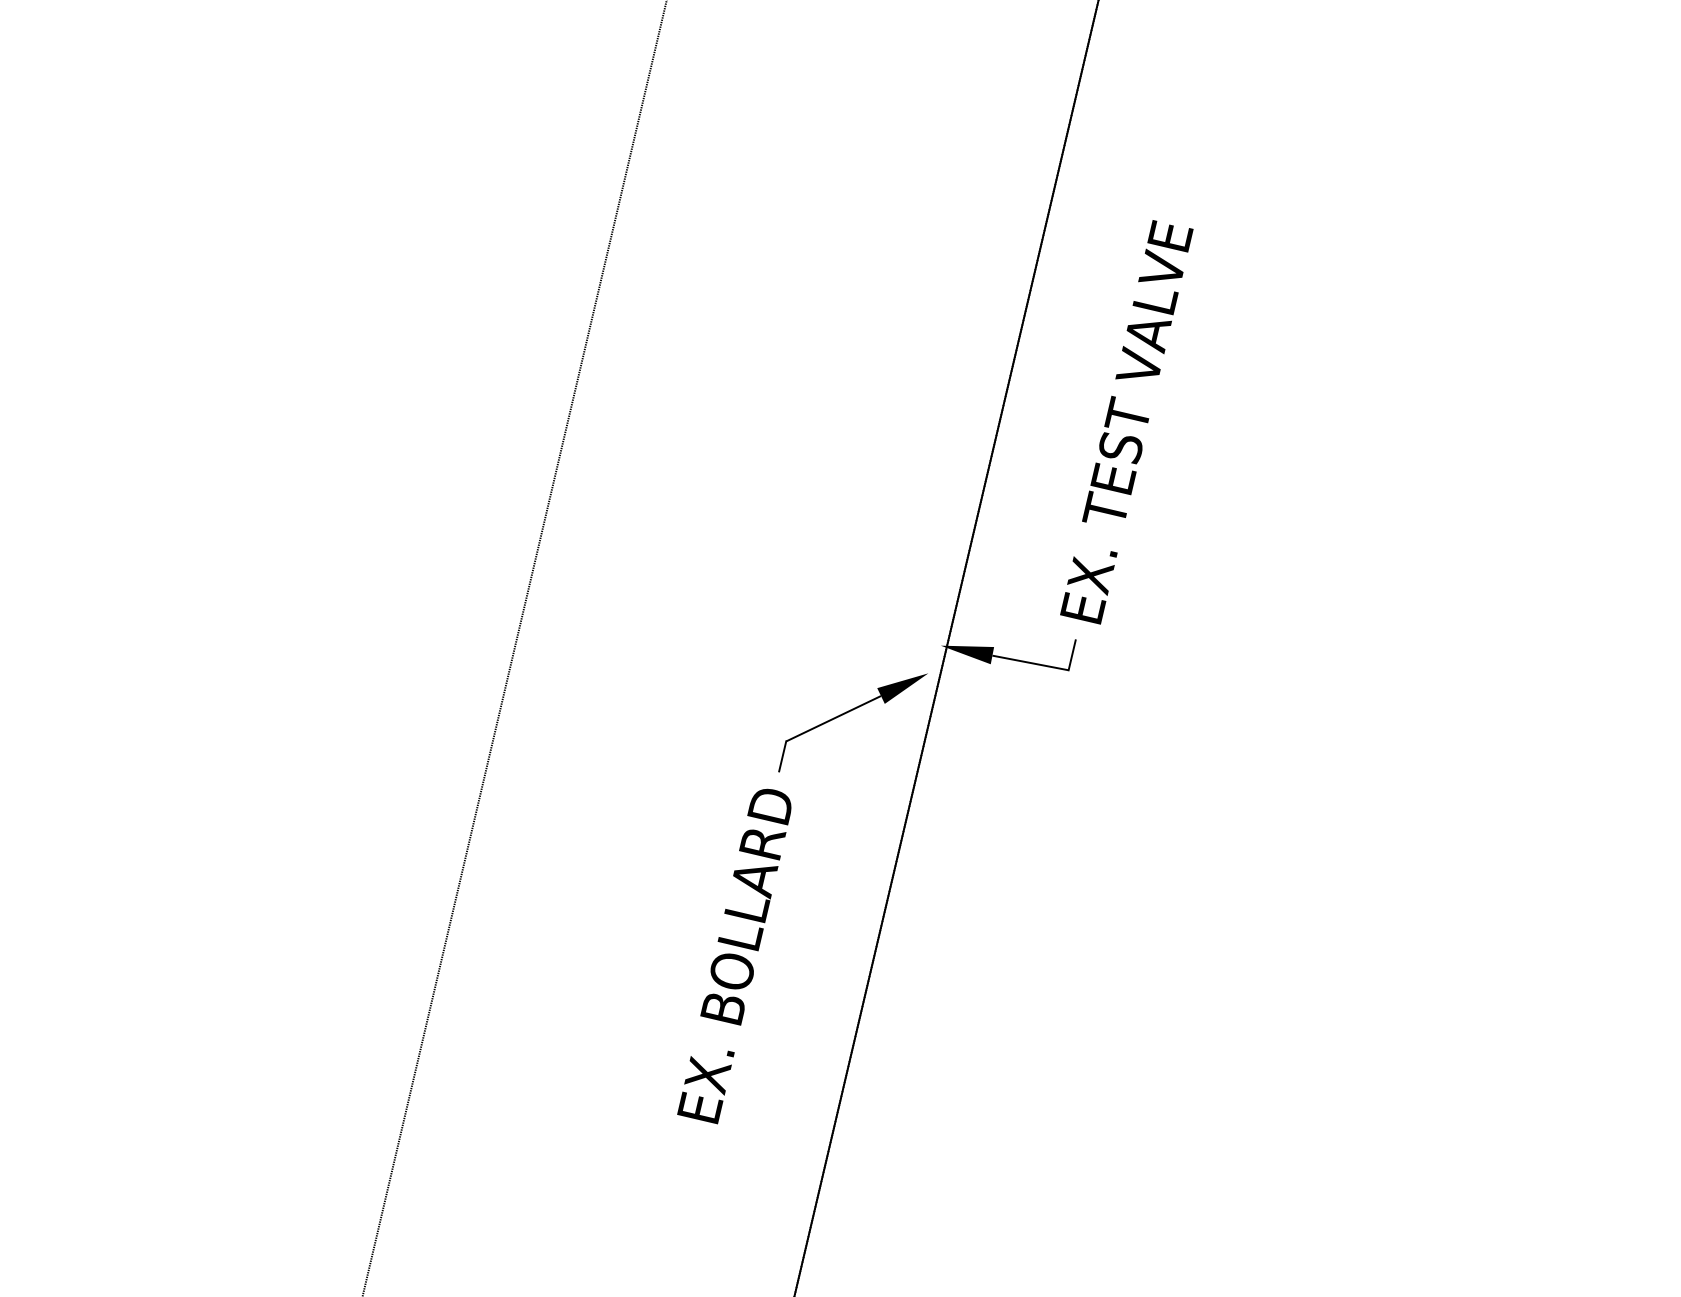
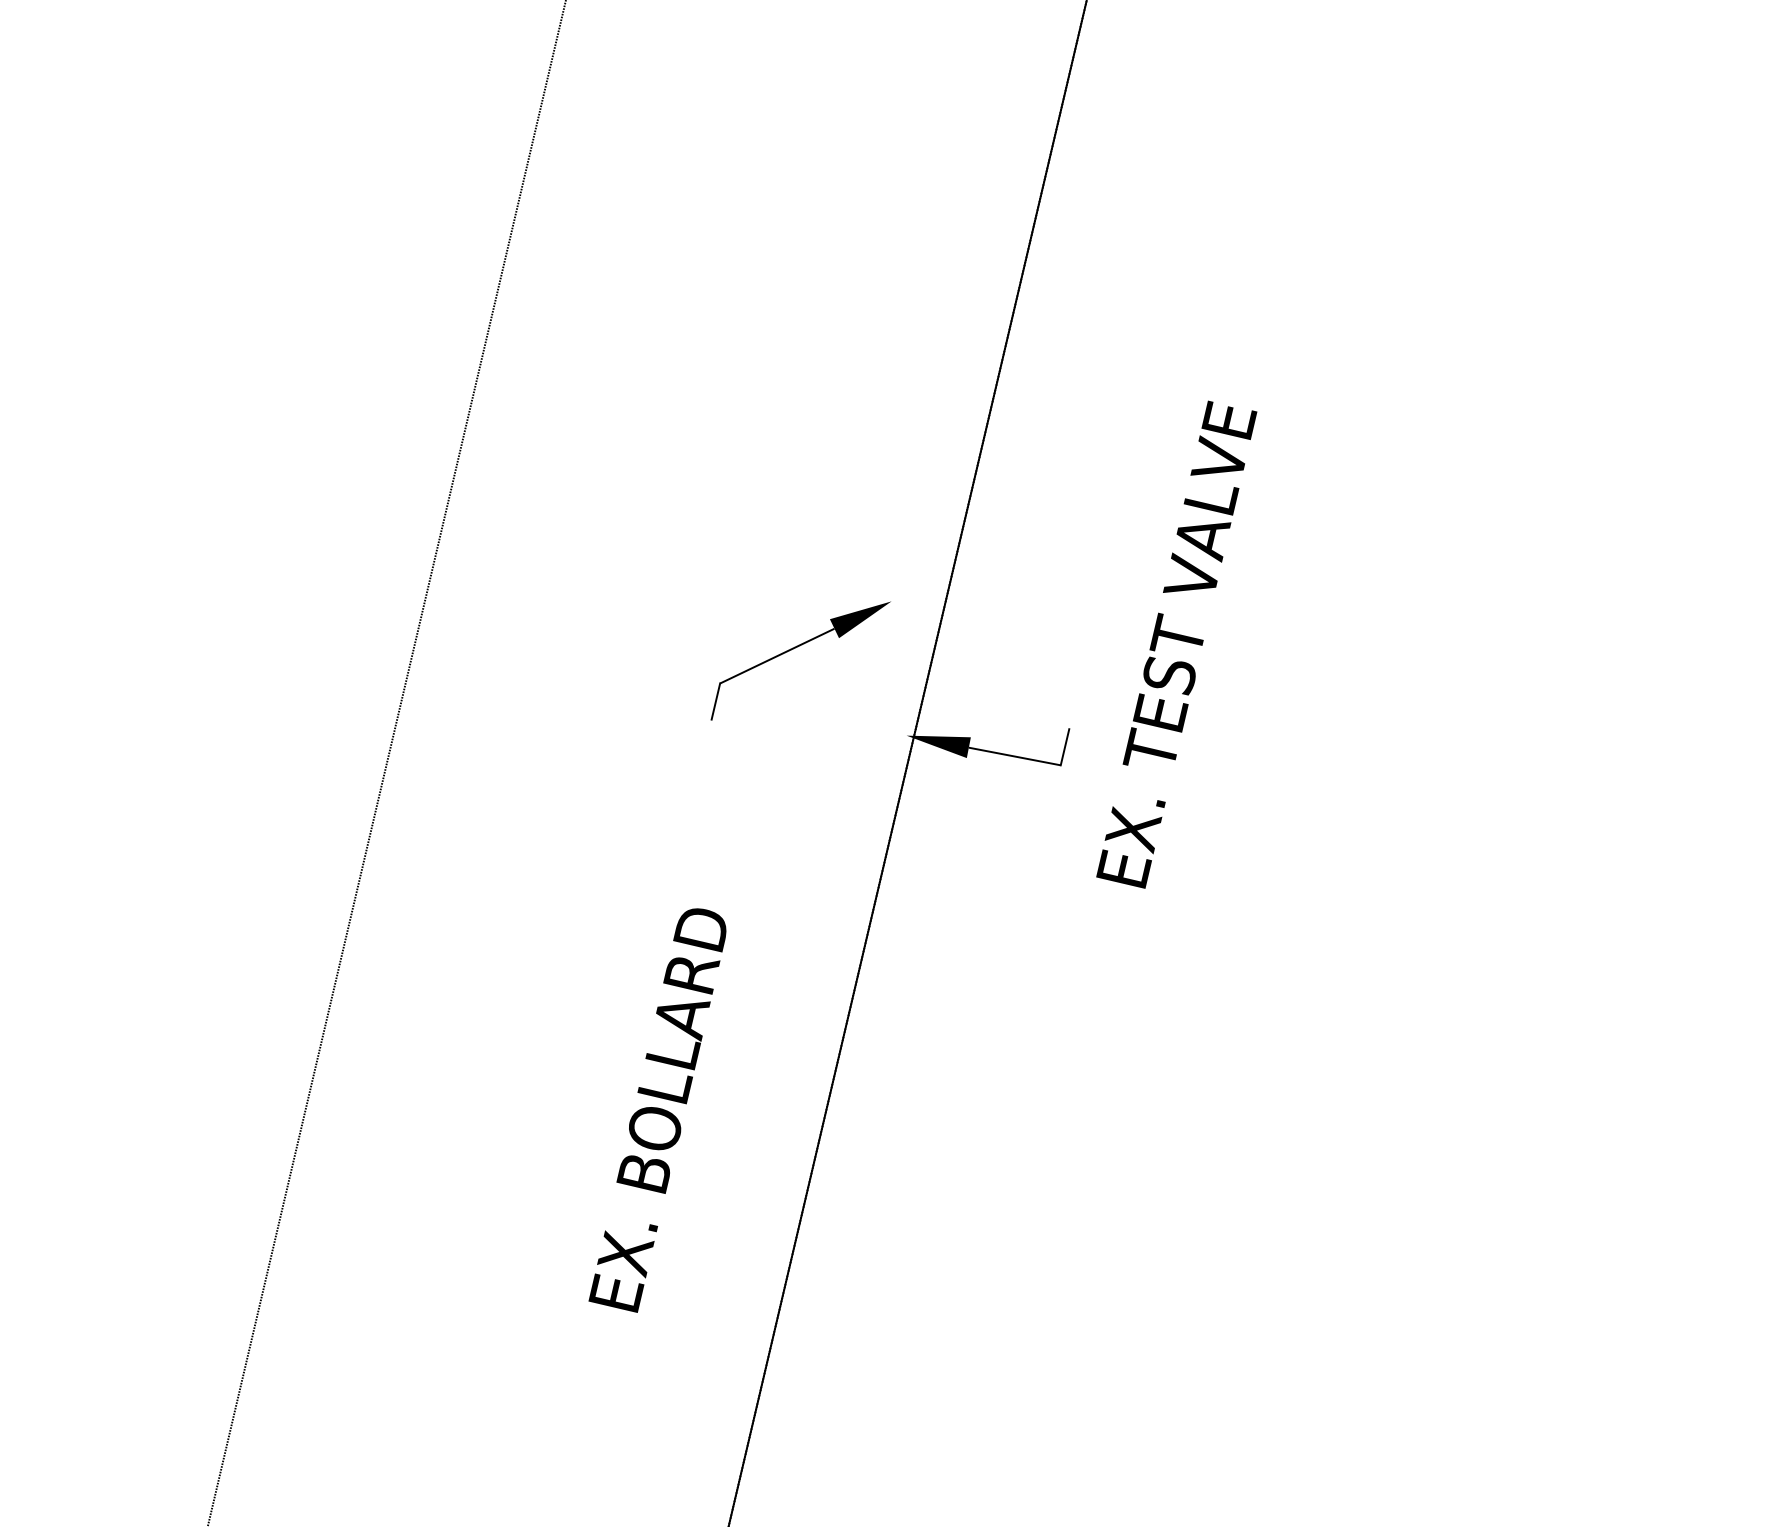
text: (1126, 422) -> (1176, 644), moved
part: (847, 713) -> (794, 649), moved

